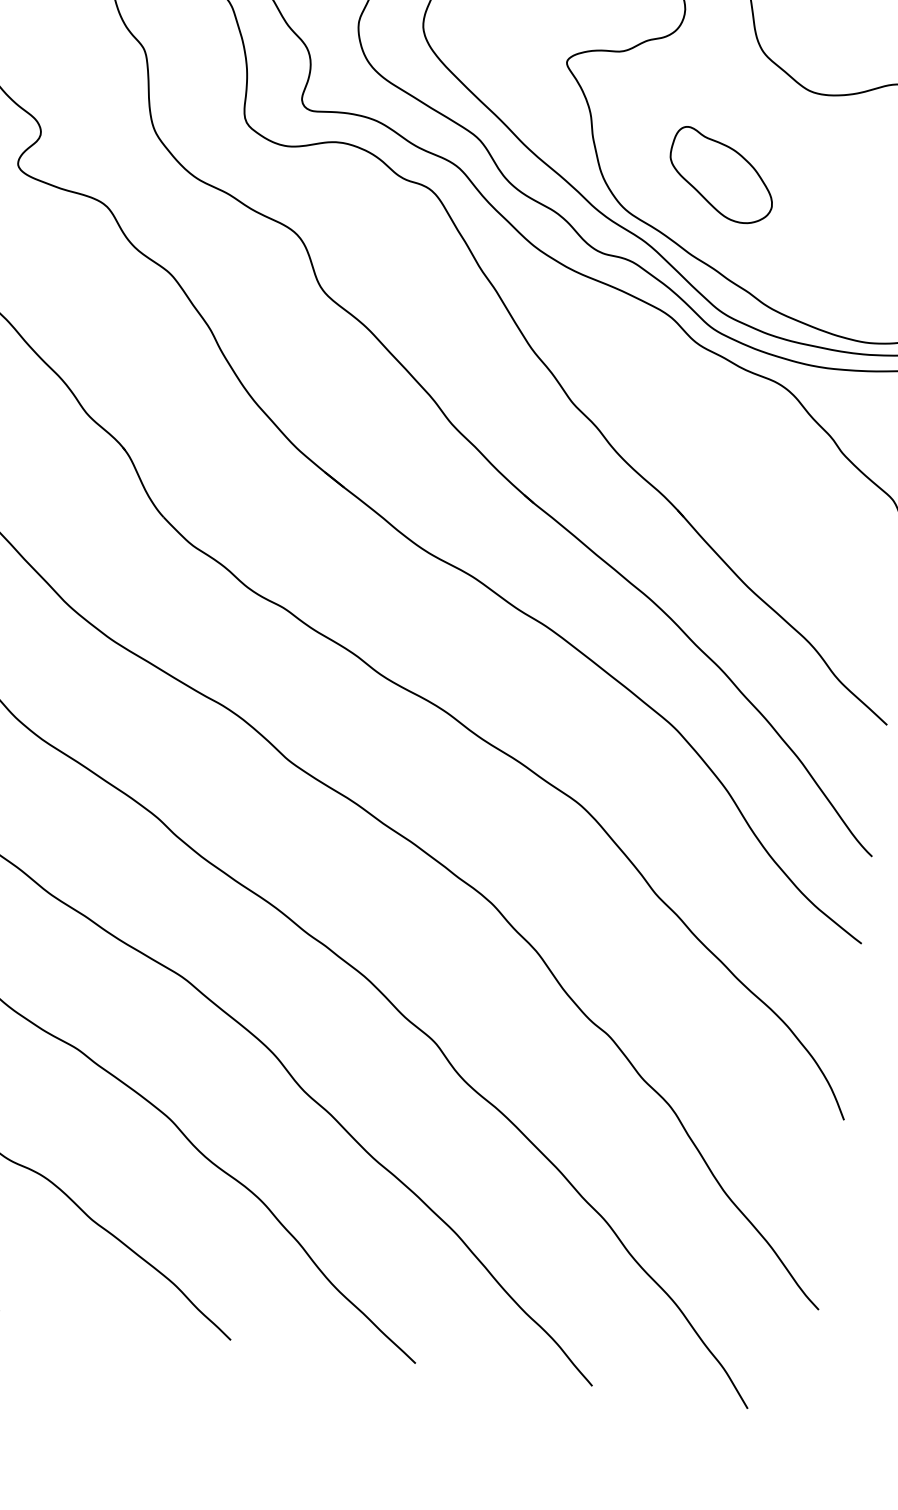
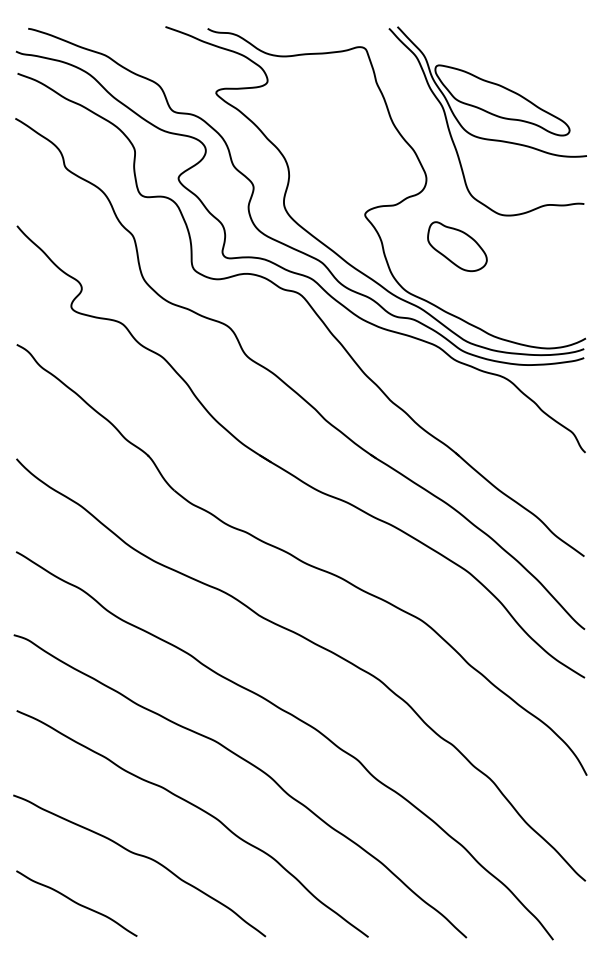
part: (721, 175) -> (457, 246), moved

